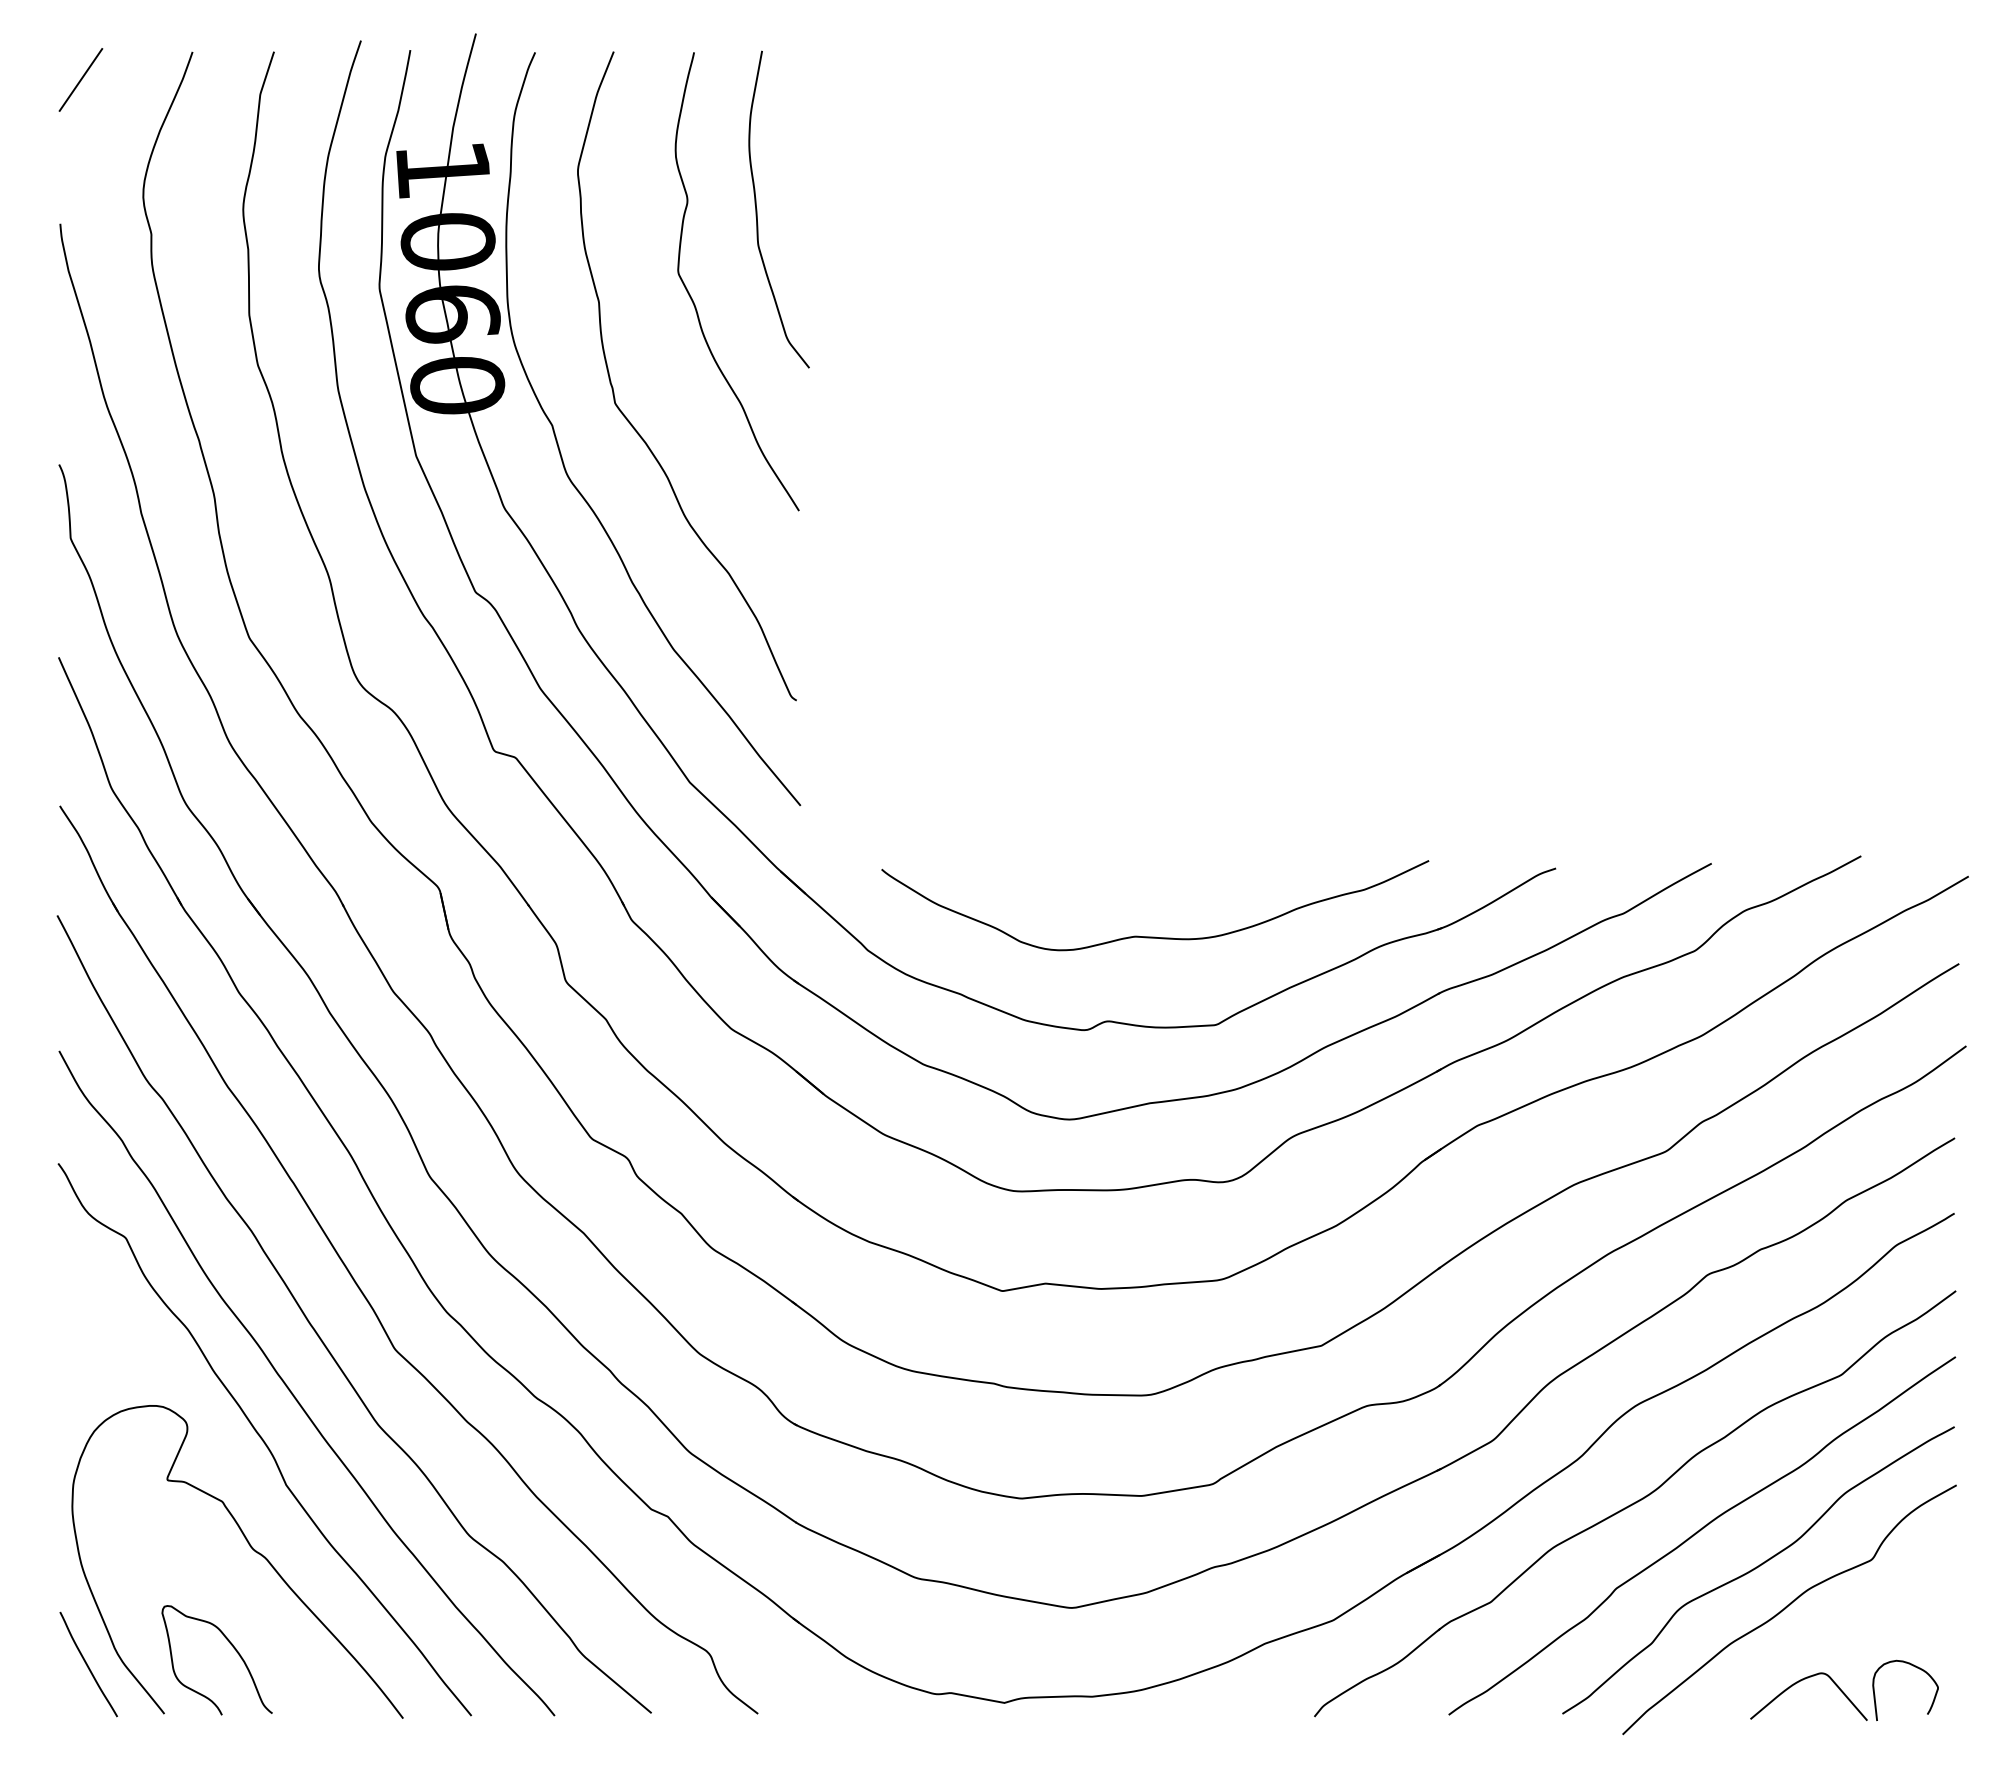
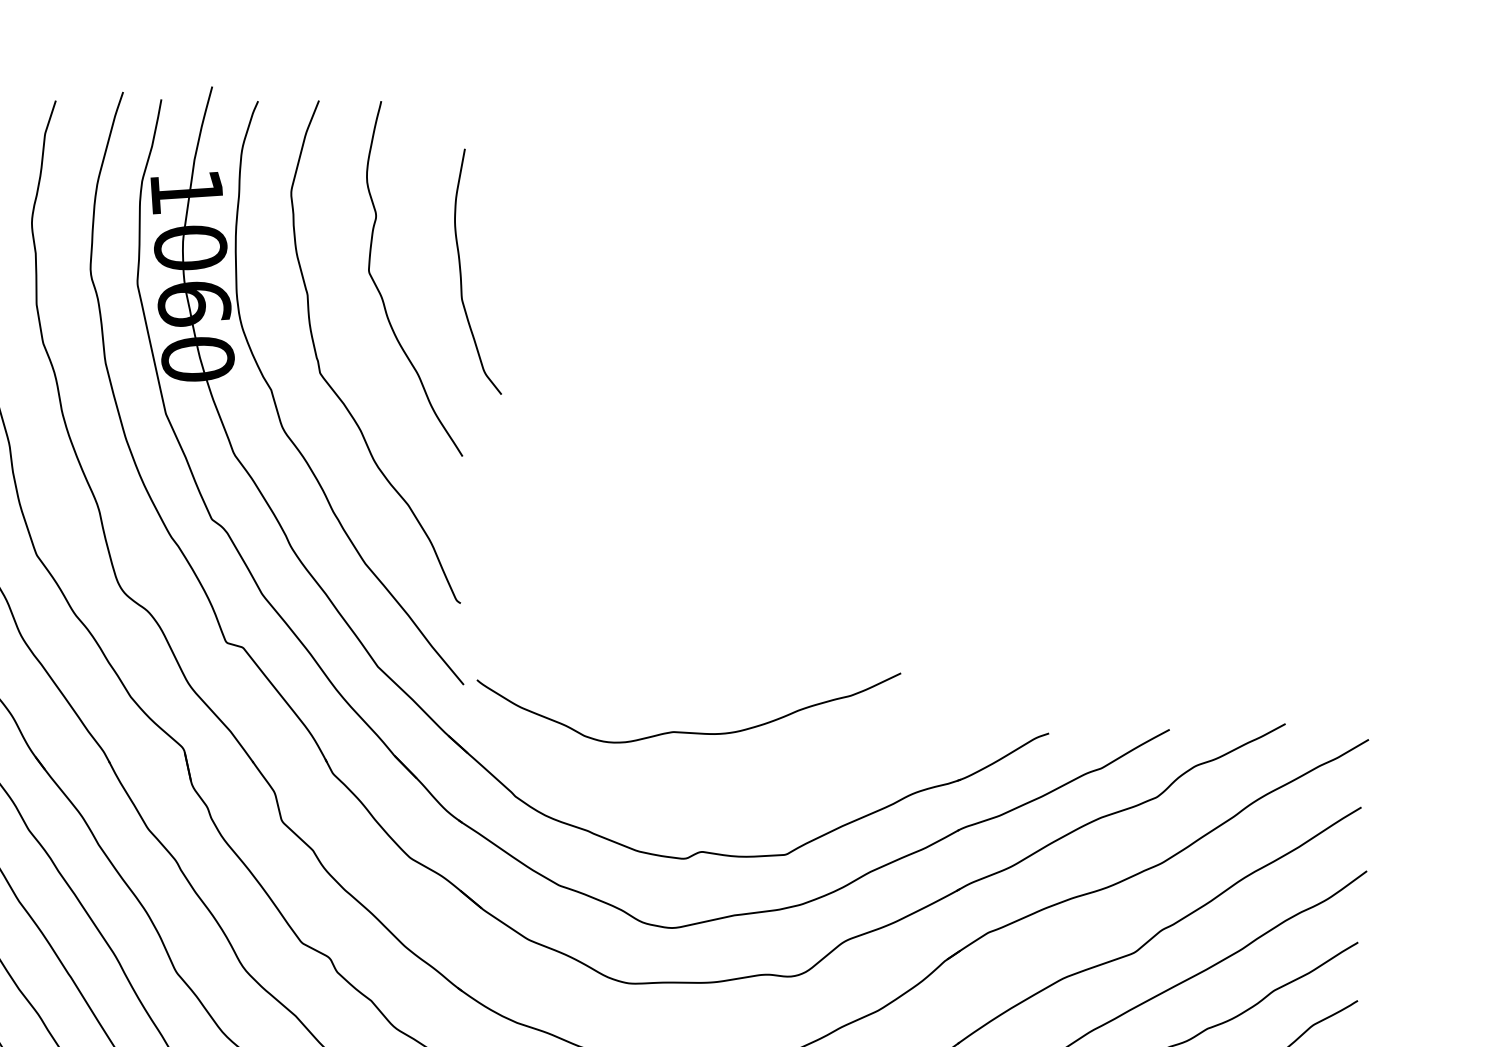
curve: (757, 209) -> (461, 271), moved
curve: (1155, 936) -> (689, 731), moved

